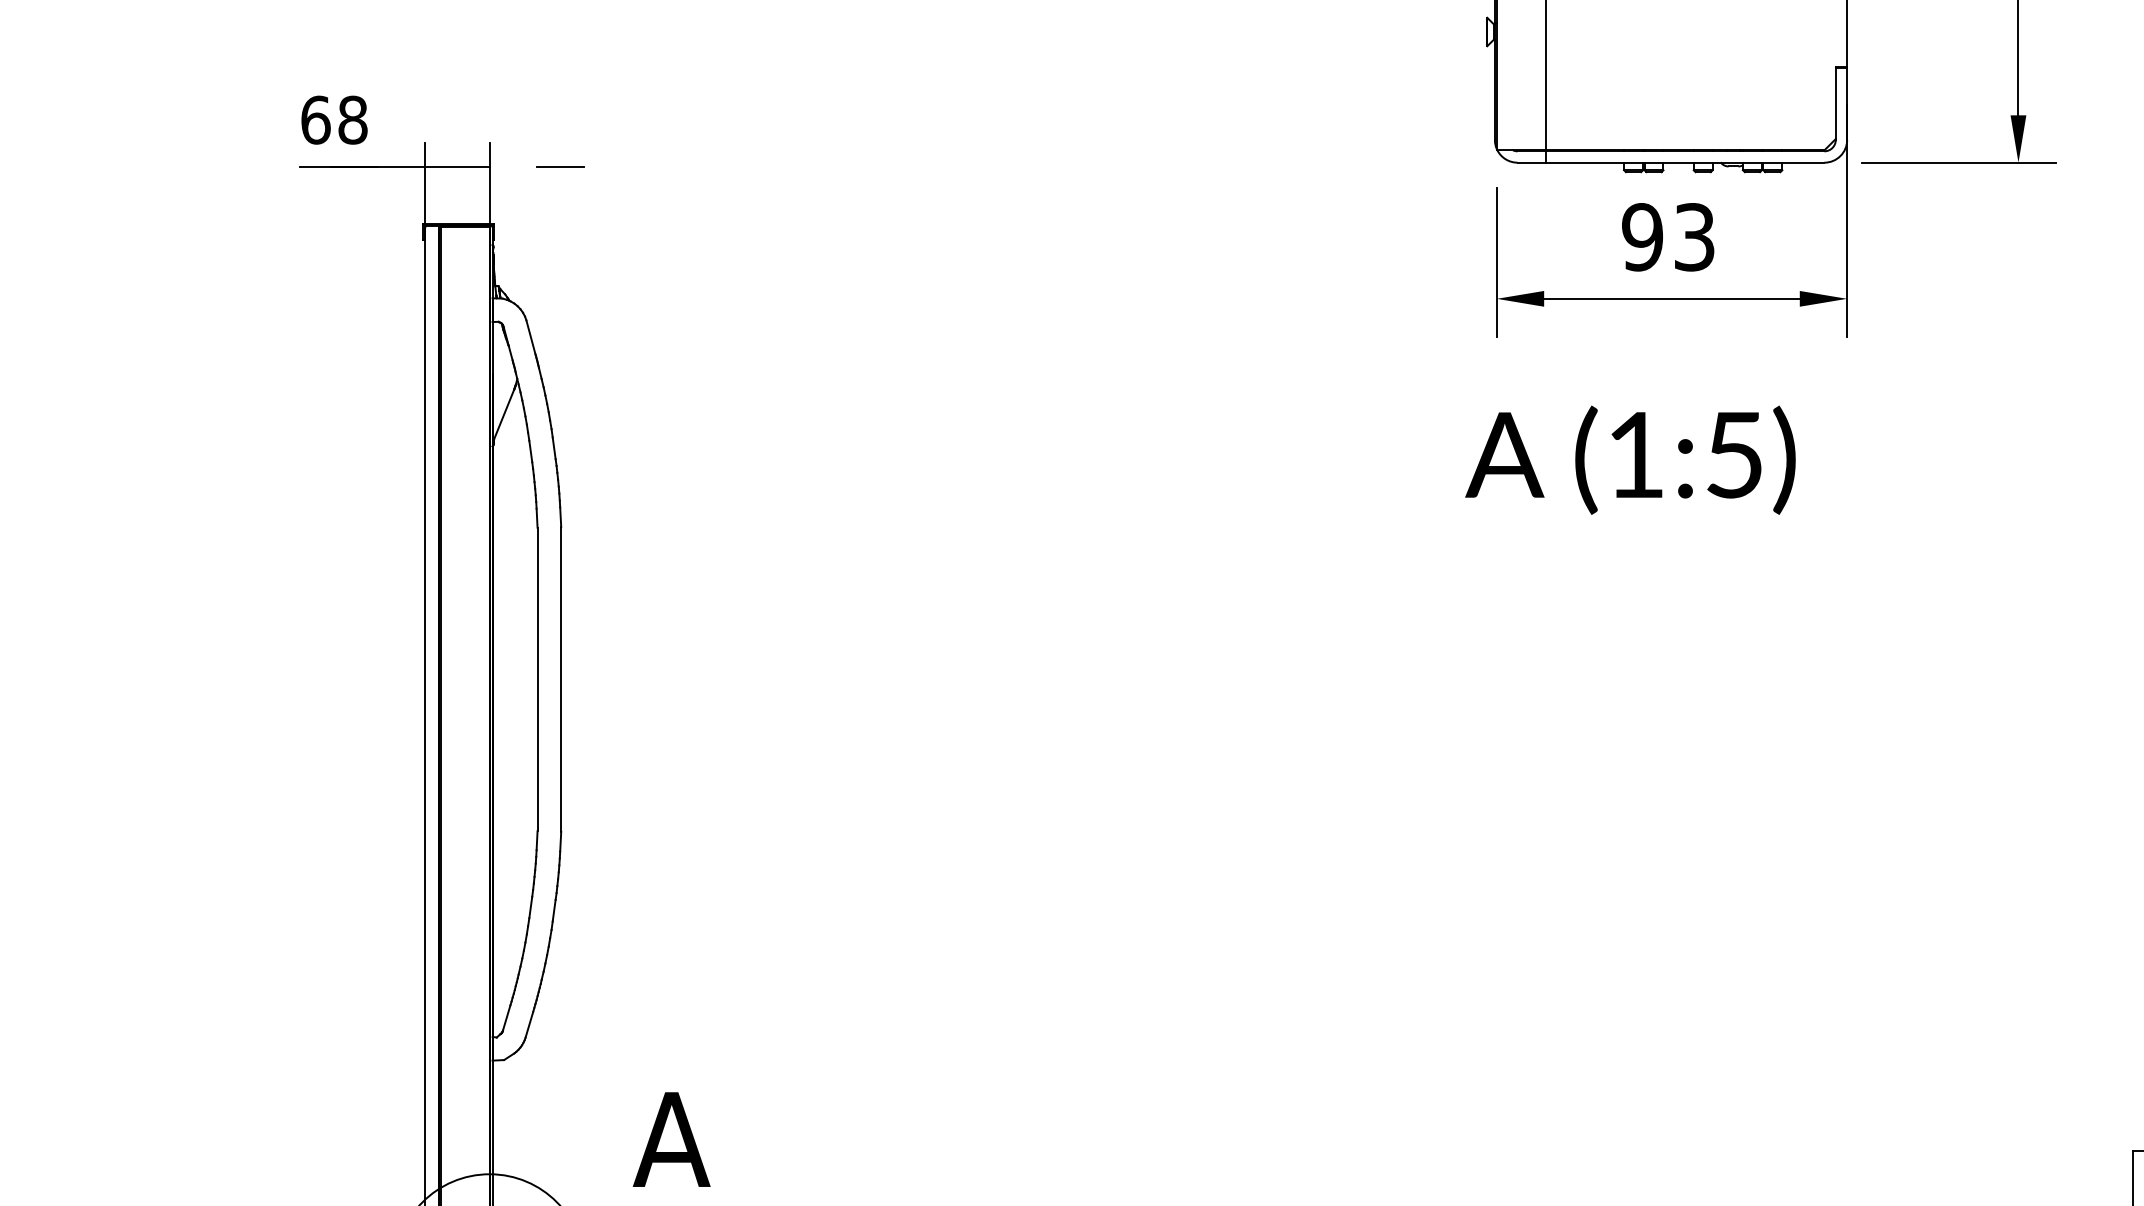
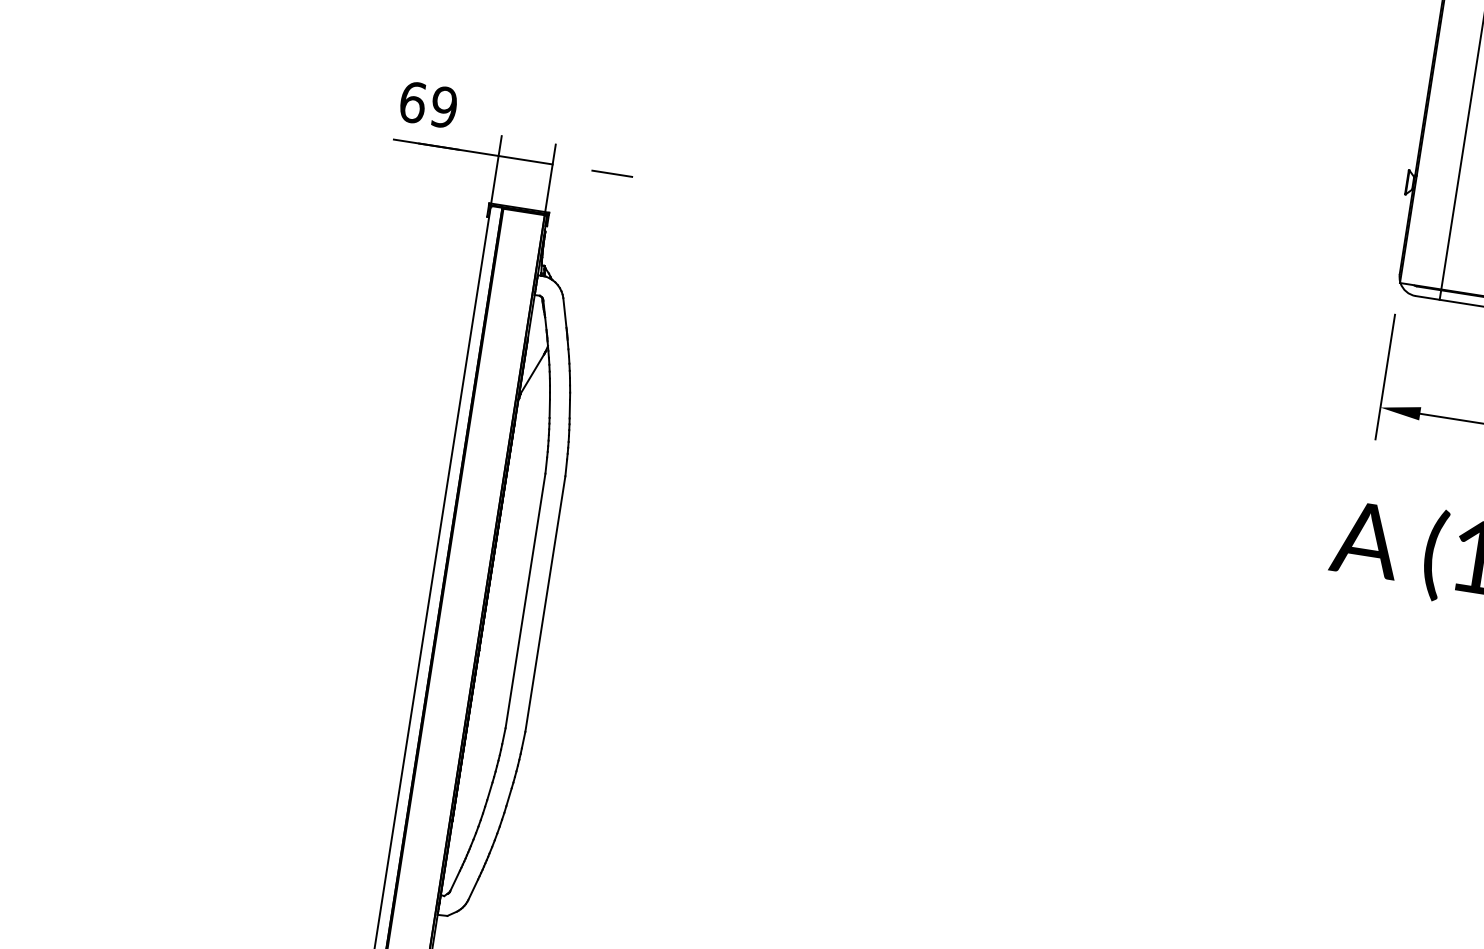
text: (352, 119) -> (443, 106), 68 -> 69

